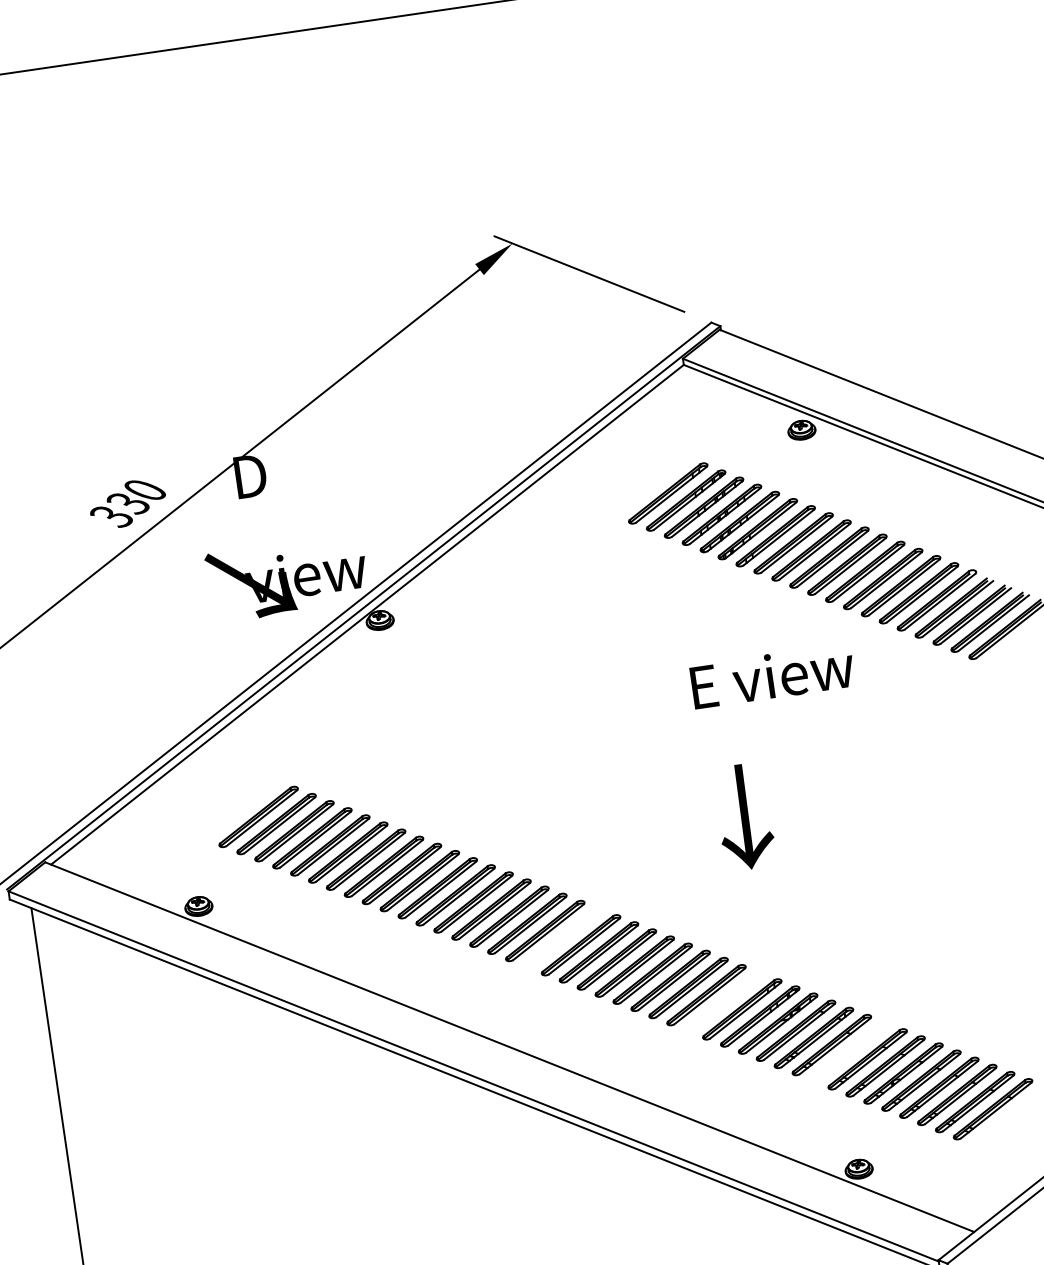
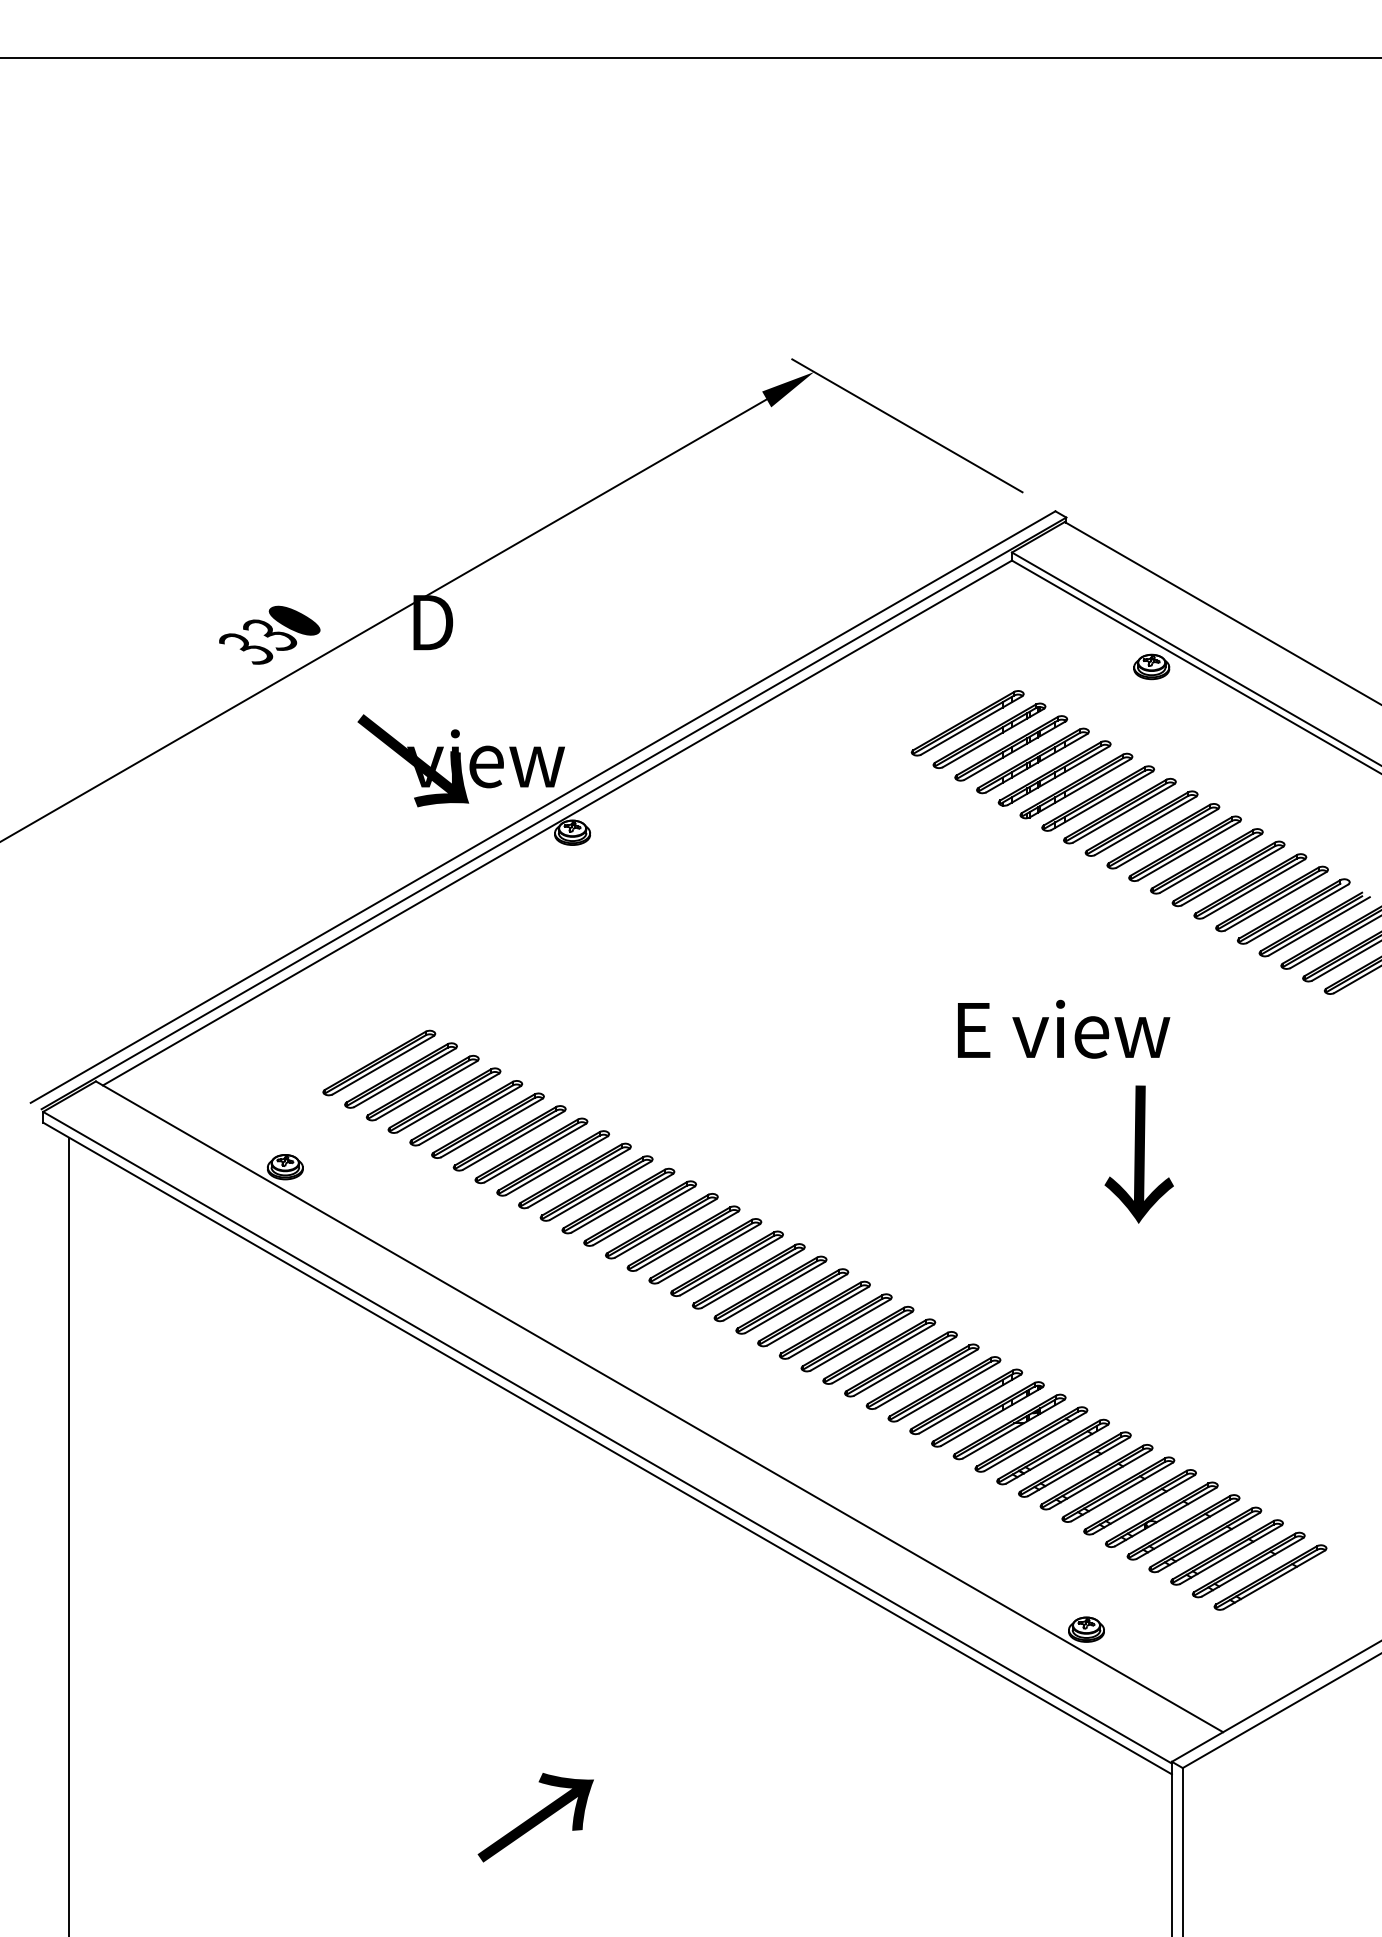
text: (773, 675) -> (1064, 1028), moved
text: (743, 817) -> (1138, 1154), moved
part: (562, 938) -> (748, 1276), added
part: (724, 1002) -> (944, 1389), added
part: (849, 1052) -> (1096, 1477), added

